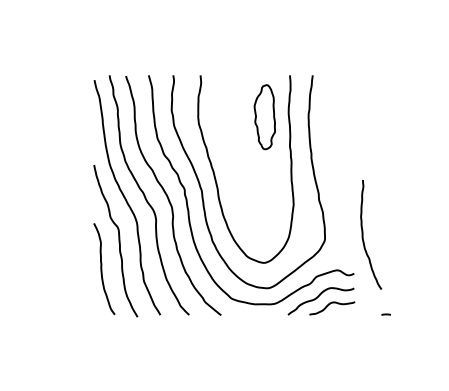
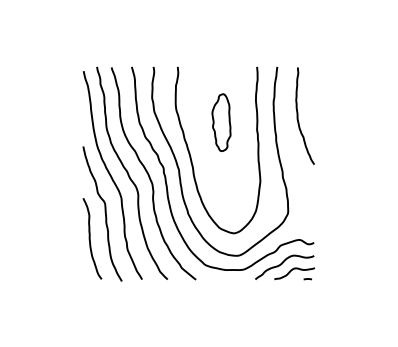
part: (264, 117) -> (221, 122), moved
curve: (363, 234) -> (298, 115), moved
curve: (385, 314) -> (307, 279), moved

